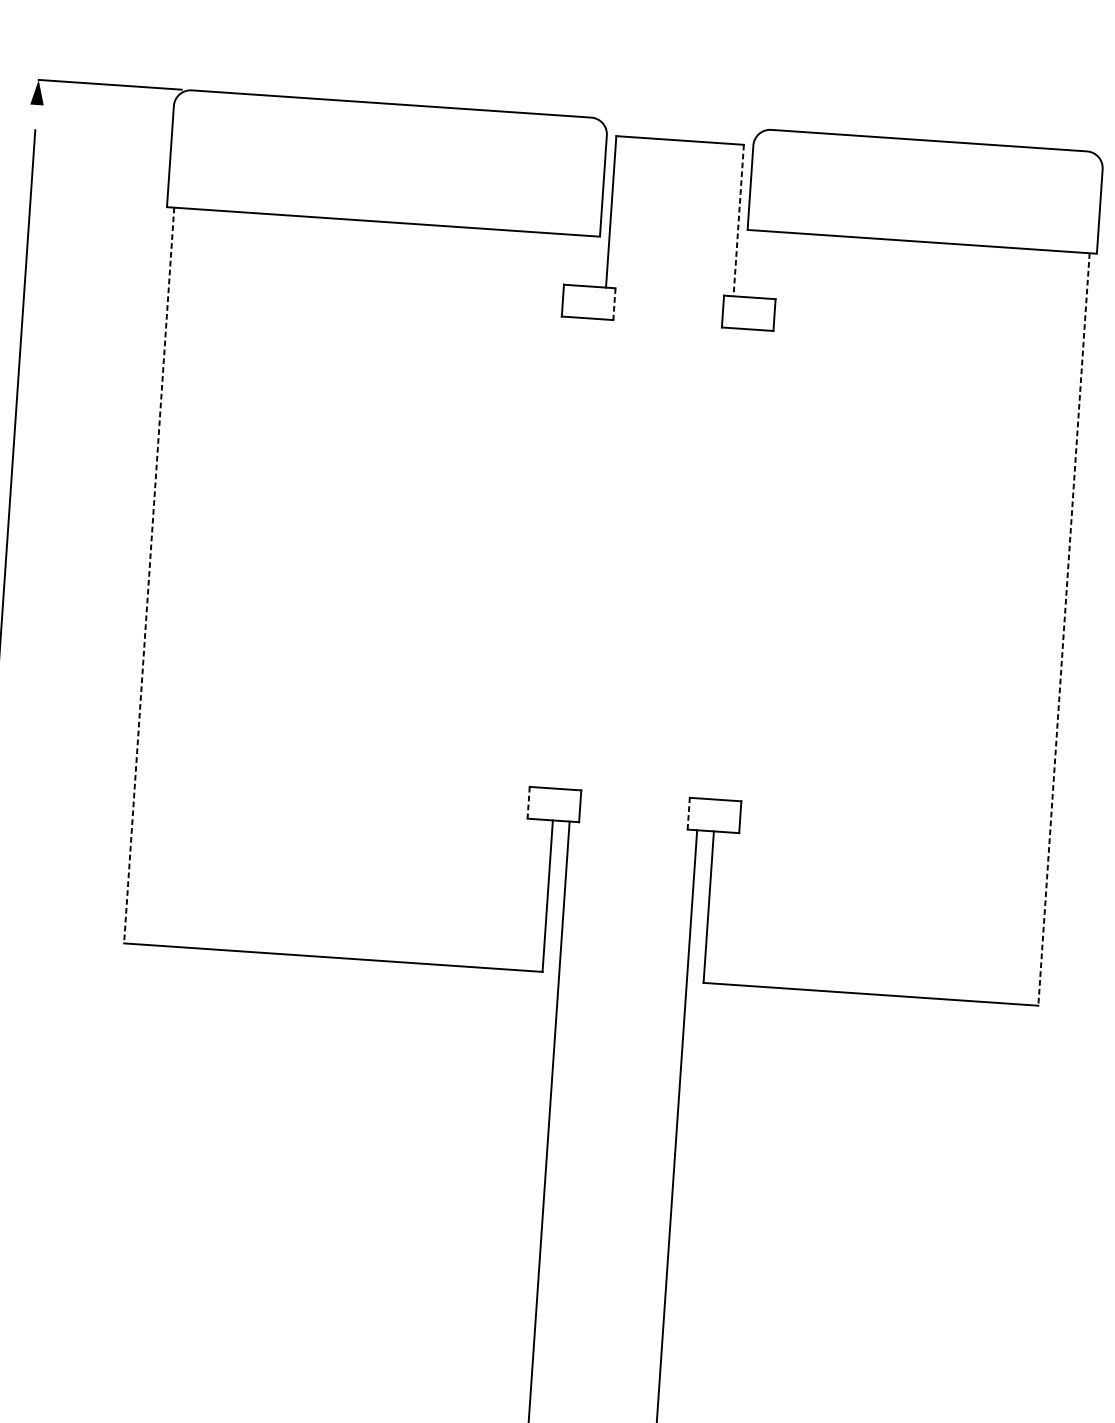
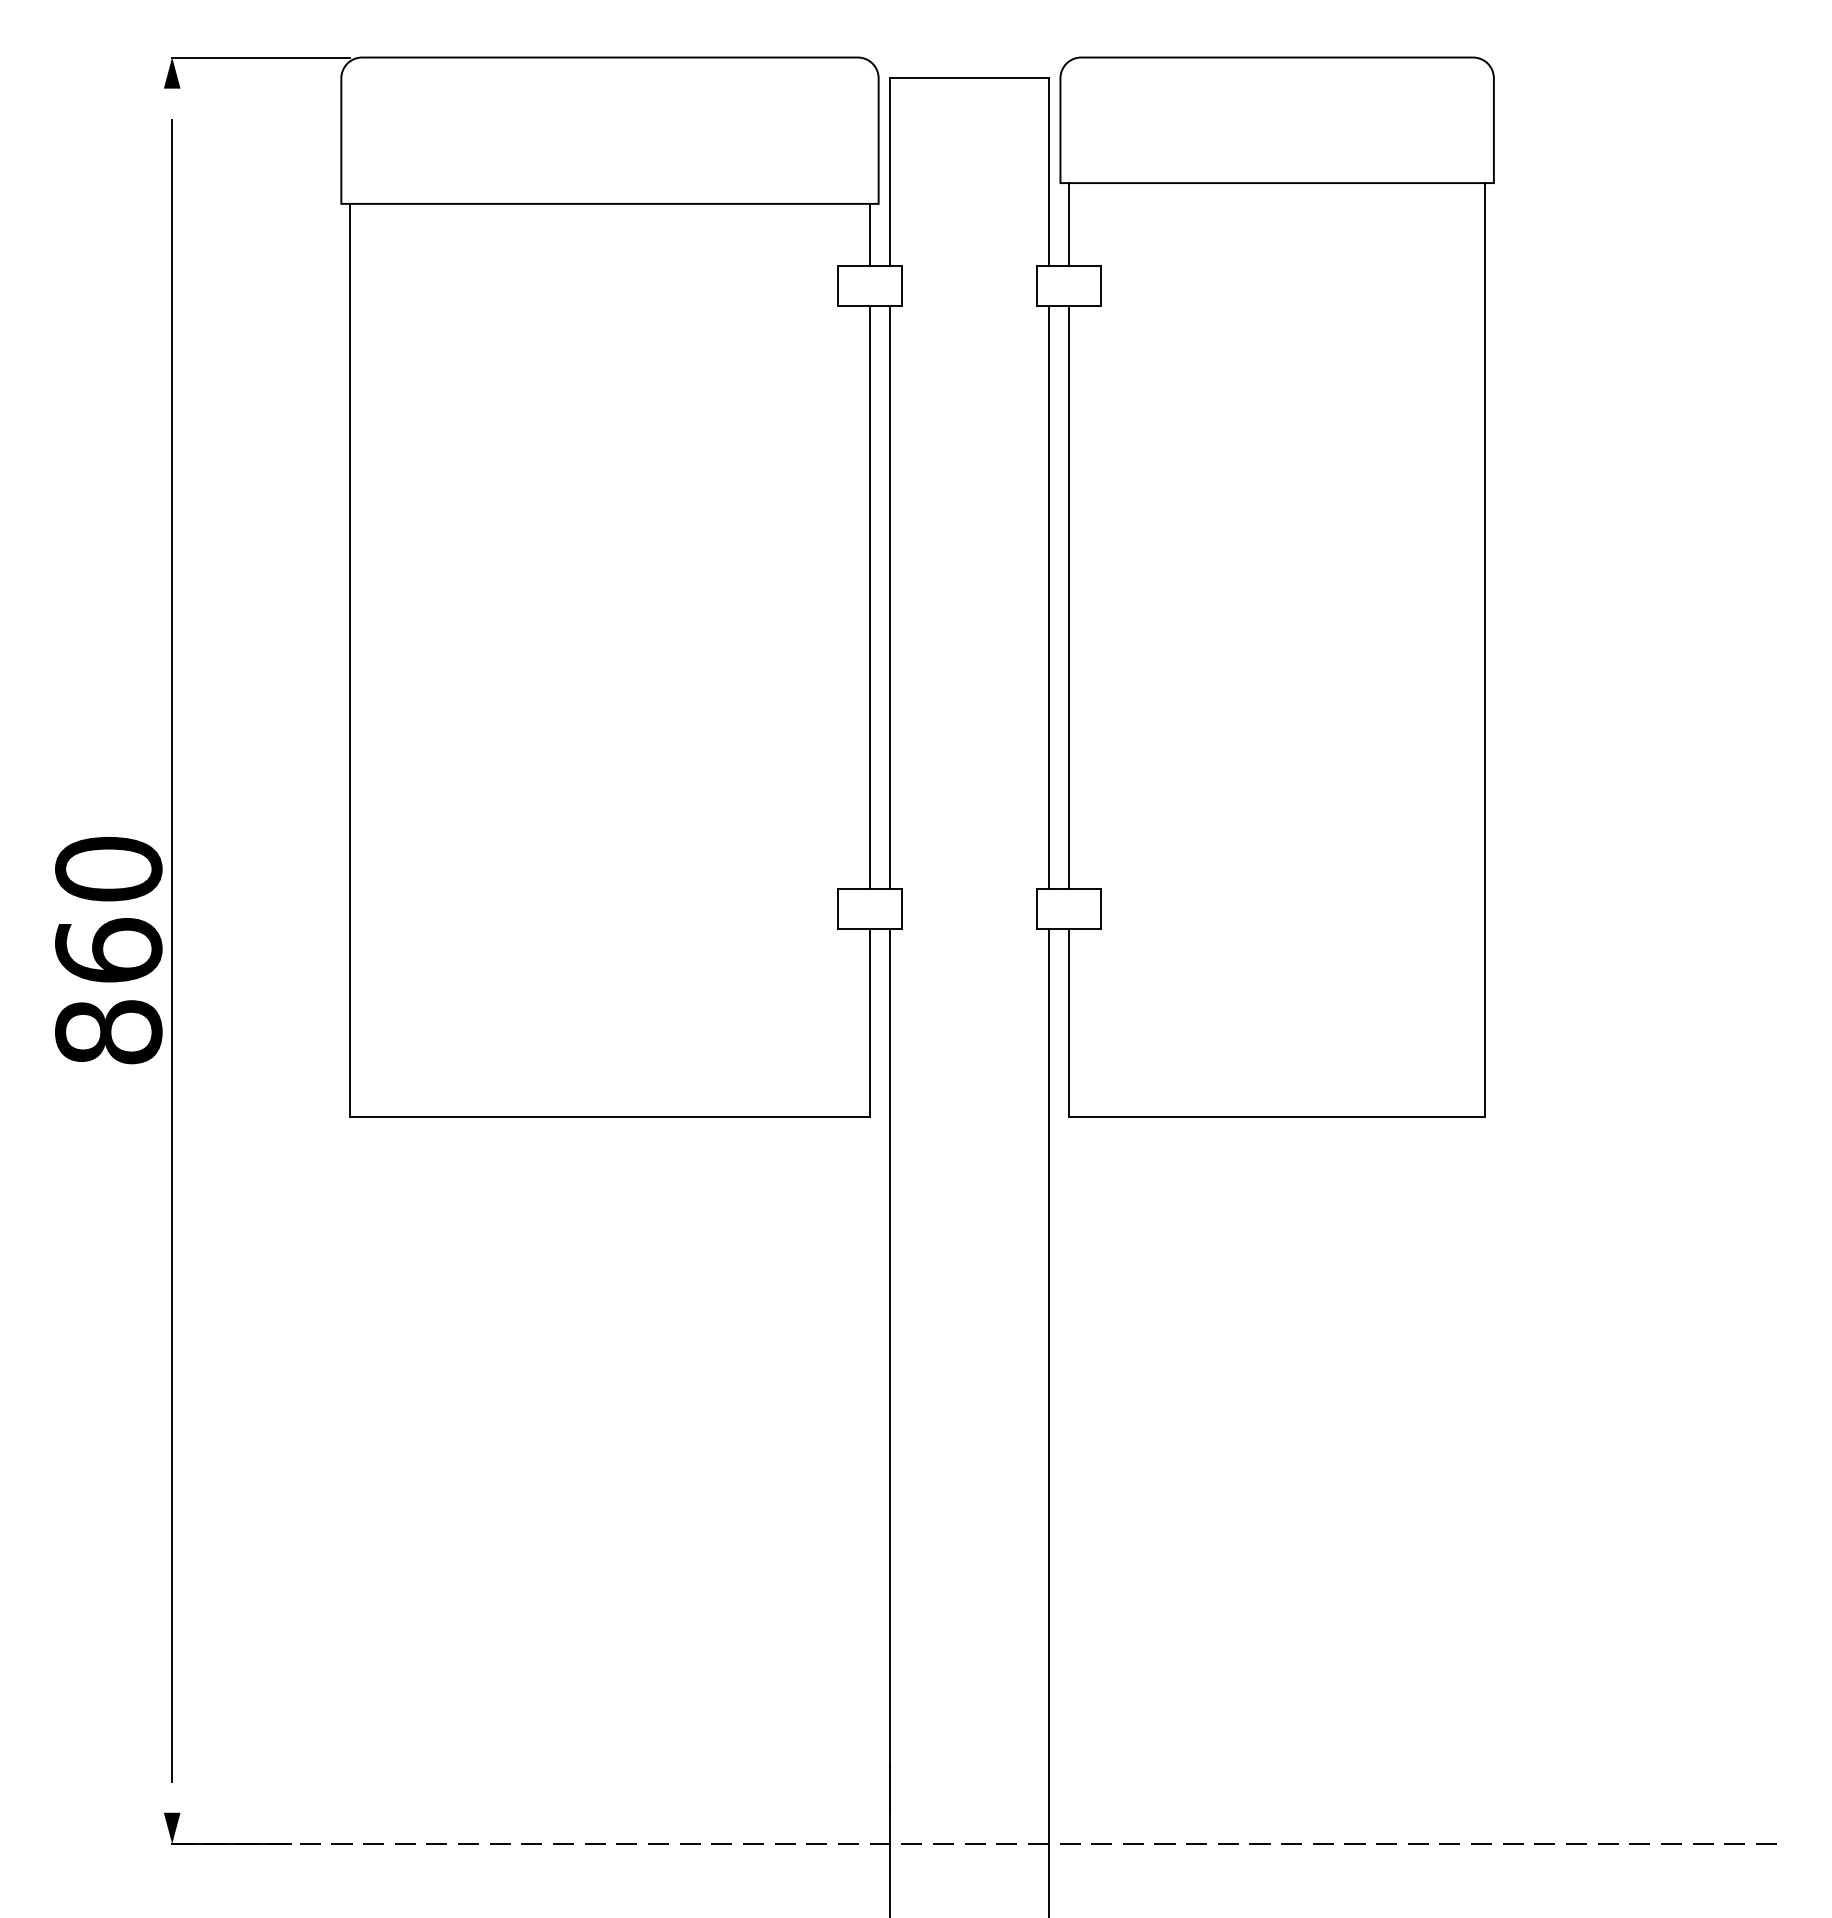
line: (738, 220) -> (1048, 172), dashed -> solid
line: (590, 260) -> (869, 234), added
line: (752, 263) -> (1069, 224), added
line: (614, 304) -> (902, 286), dashed -> solid
line: (570, 553) -> (869, 597), added
line: (587, 554) -> (890, 597), added
line: (715, 563) -> (1048, 597), added
line: (732, 564) -> (1069, 597), added
line: (149, 575) -> (350, 660), dashed -> solid
line: (1063, 629) -> (1484, 650), dashed -> solid
line: (528, 803) -> (838, 909), dashed -> solid
line: (688, 813) -> (1036, 909), dashed -> solid

